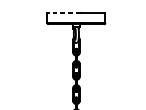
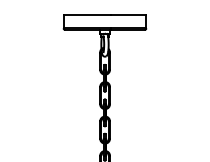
line: (64, 13) -> (87, 14), dashed -> solid

